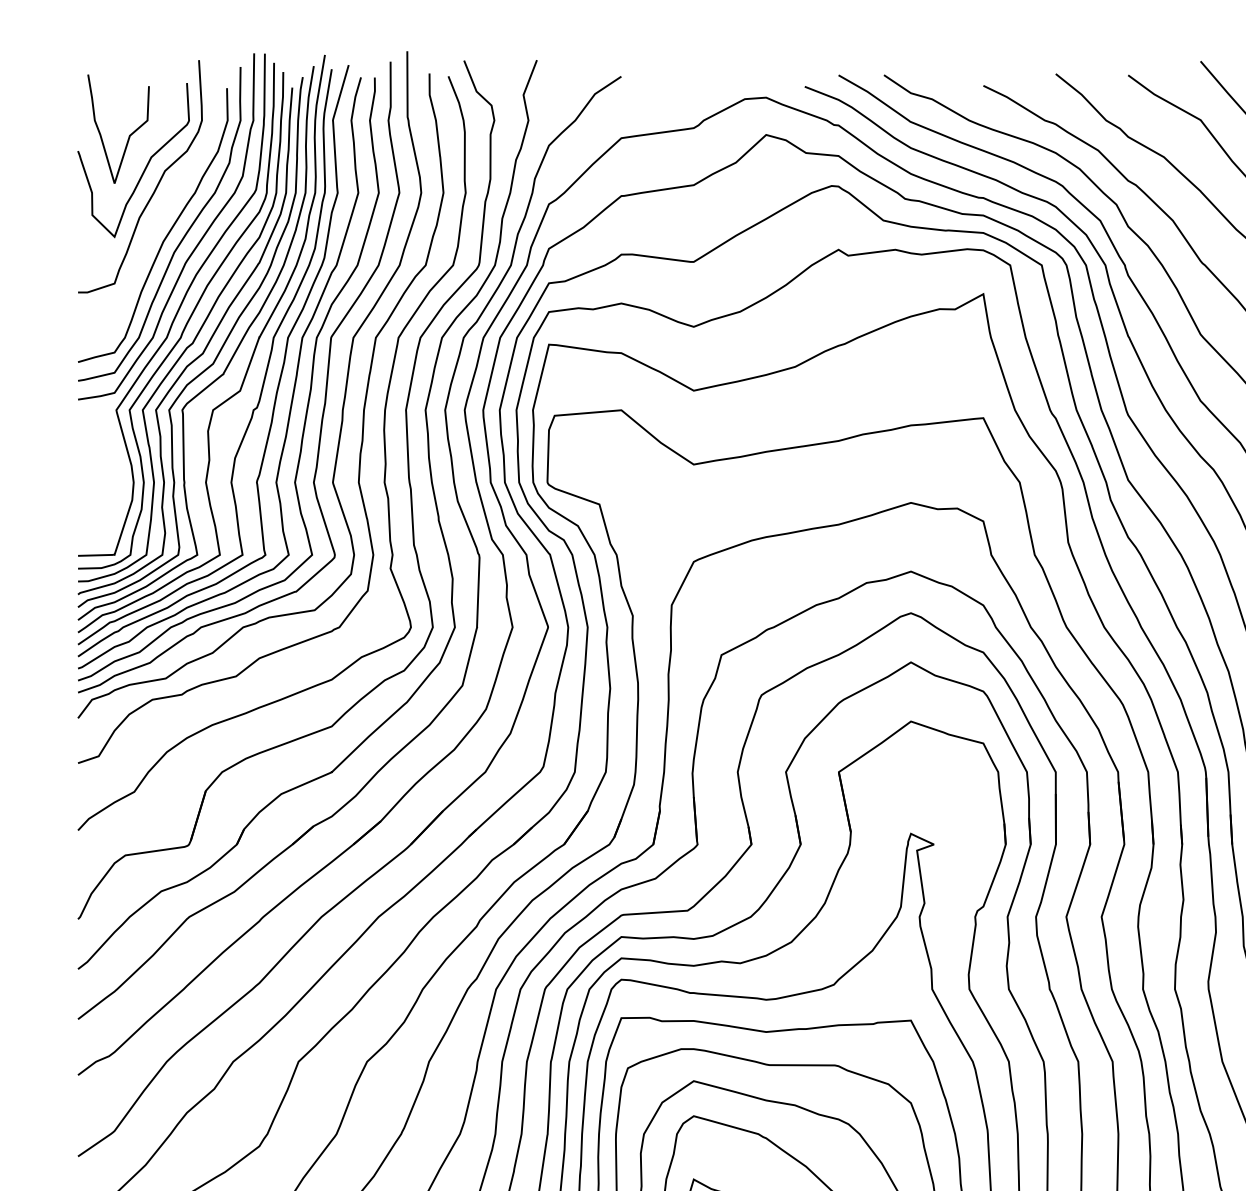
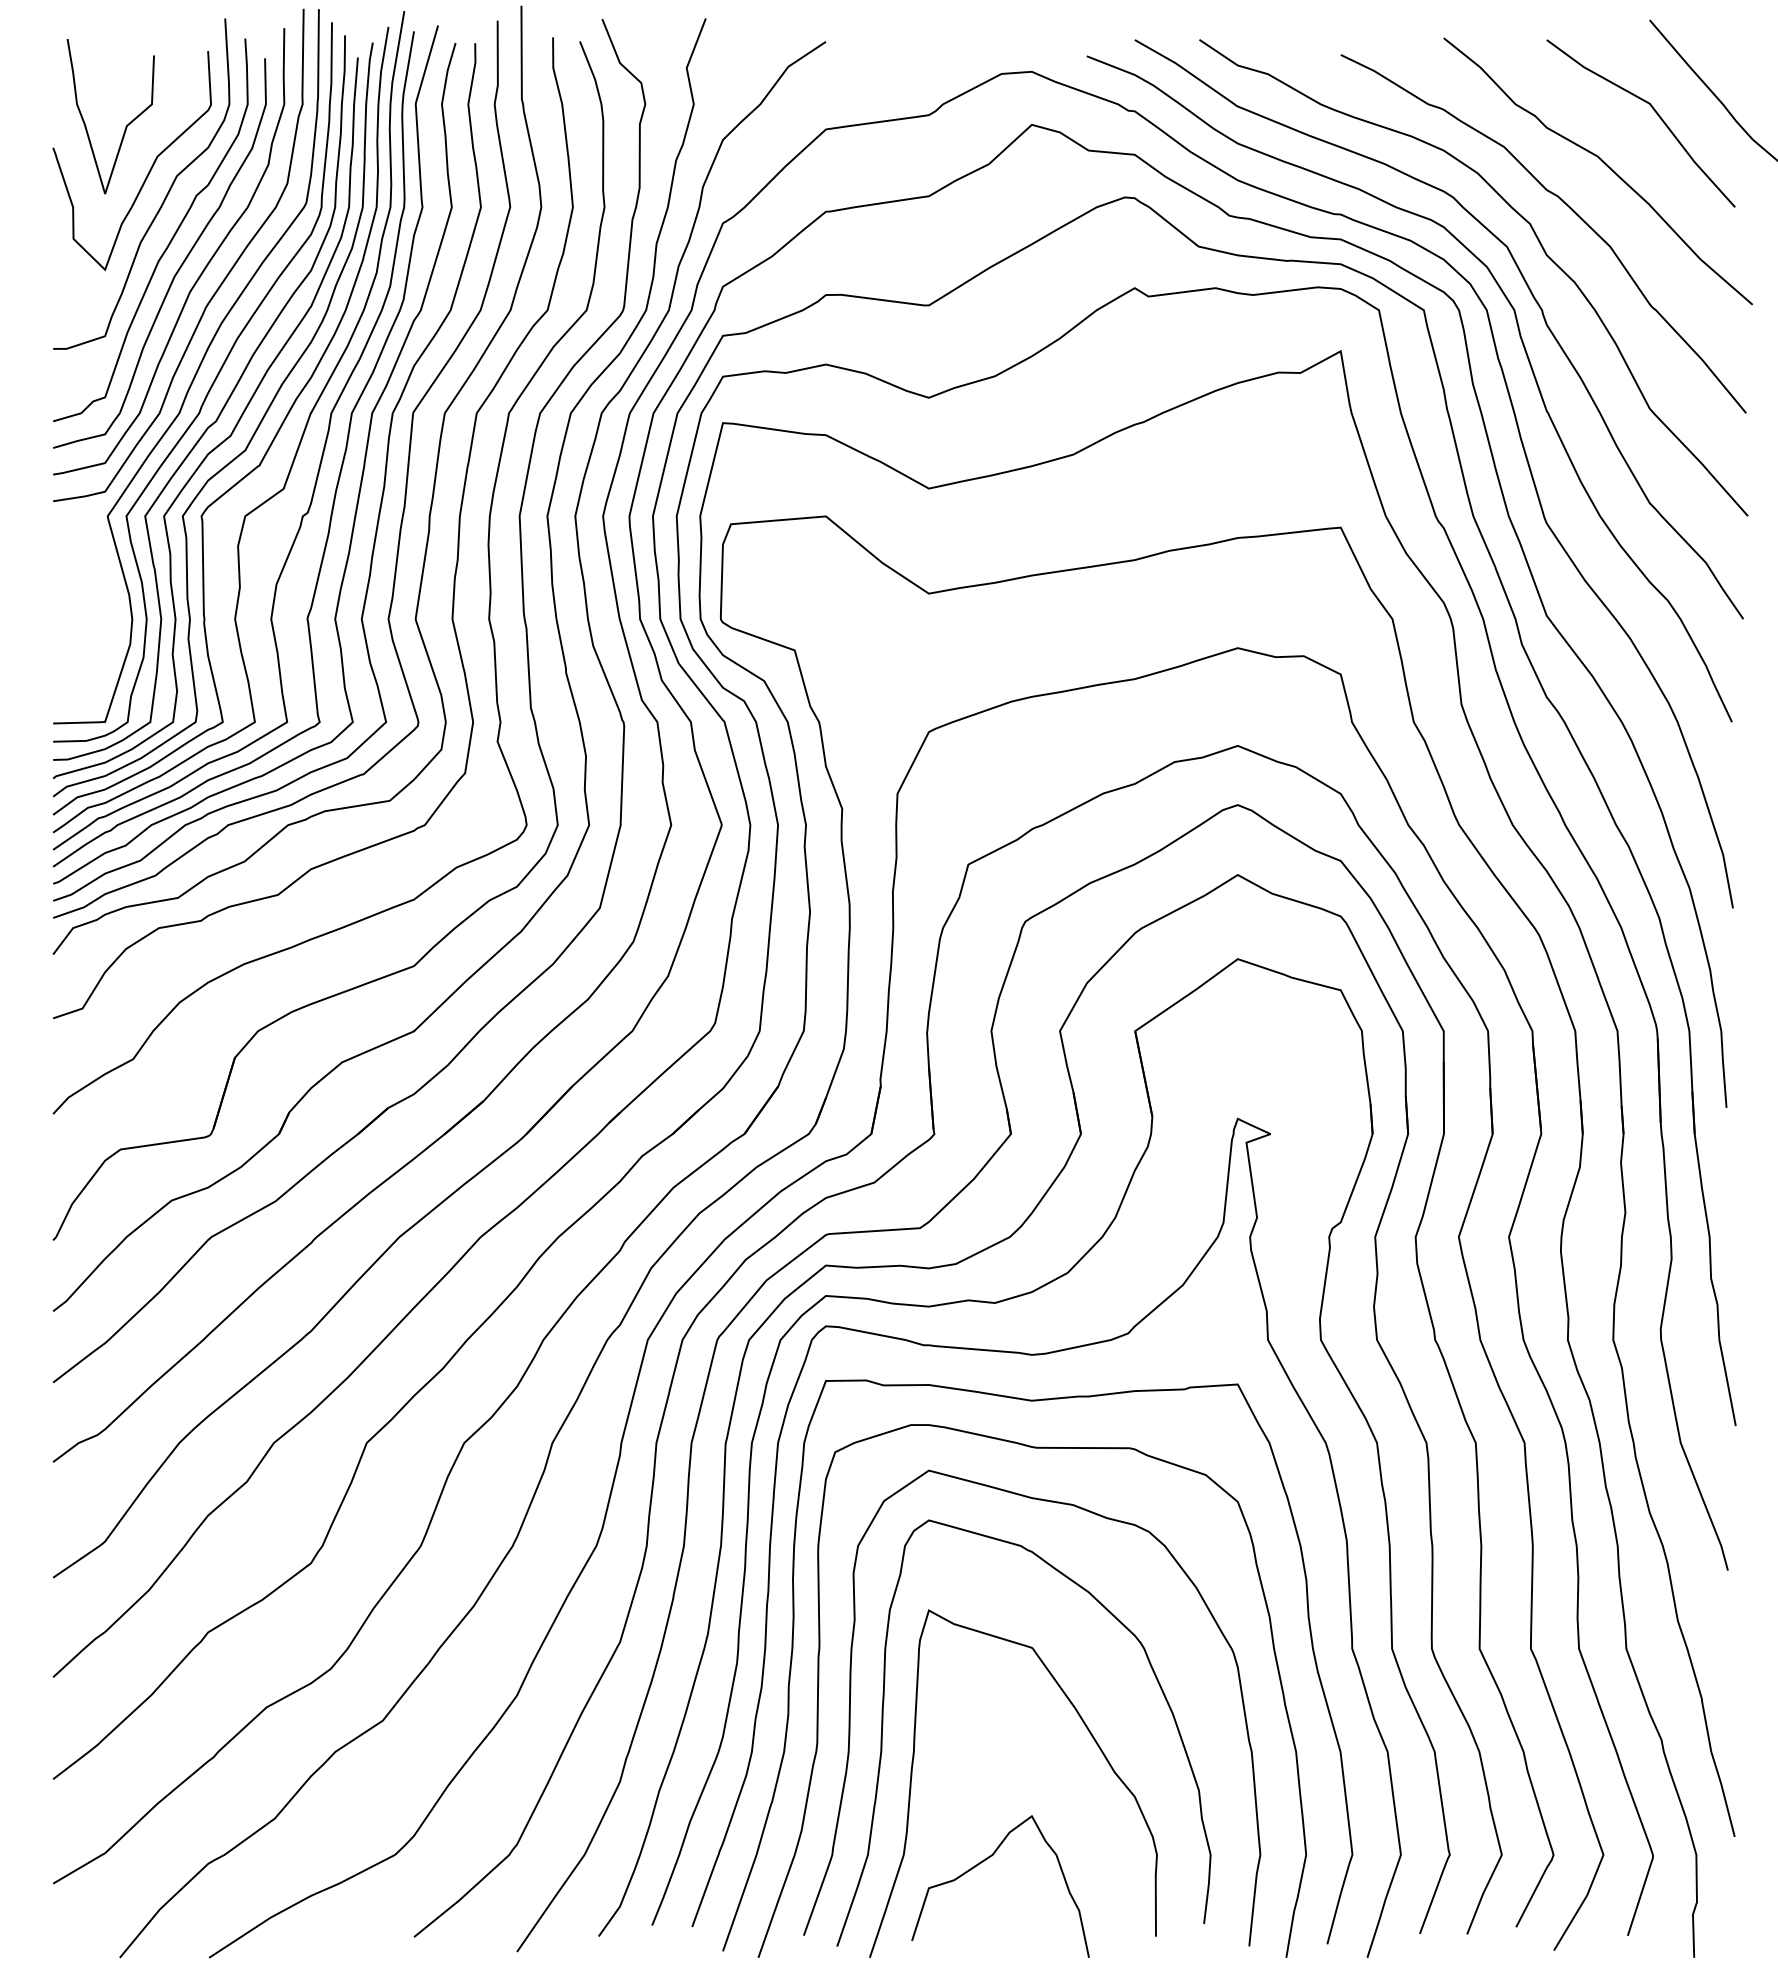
curve: (159, 216) -> (169, 241), added

